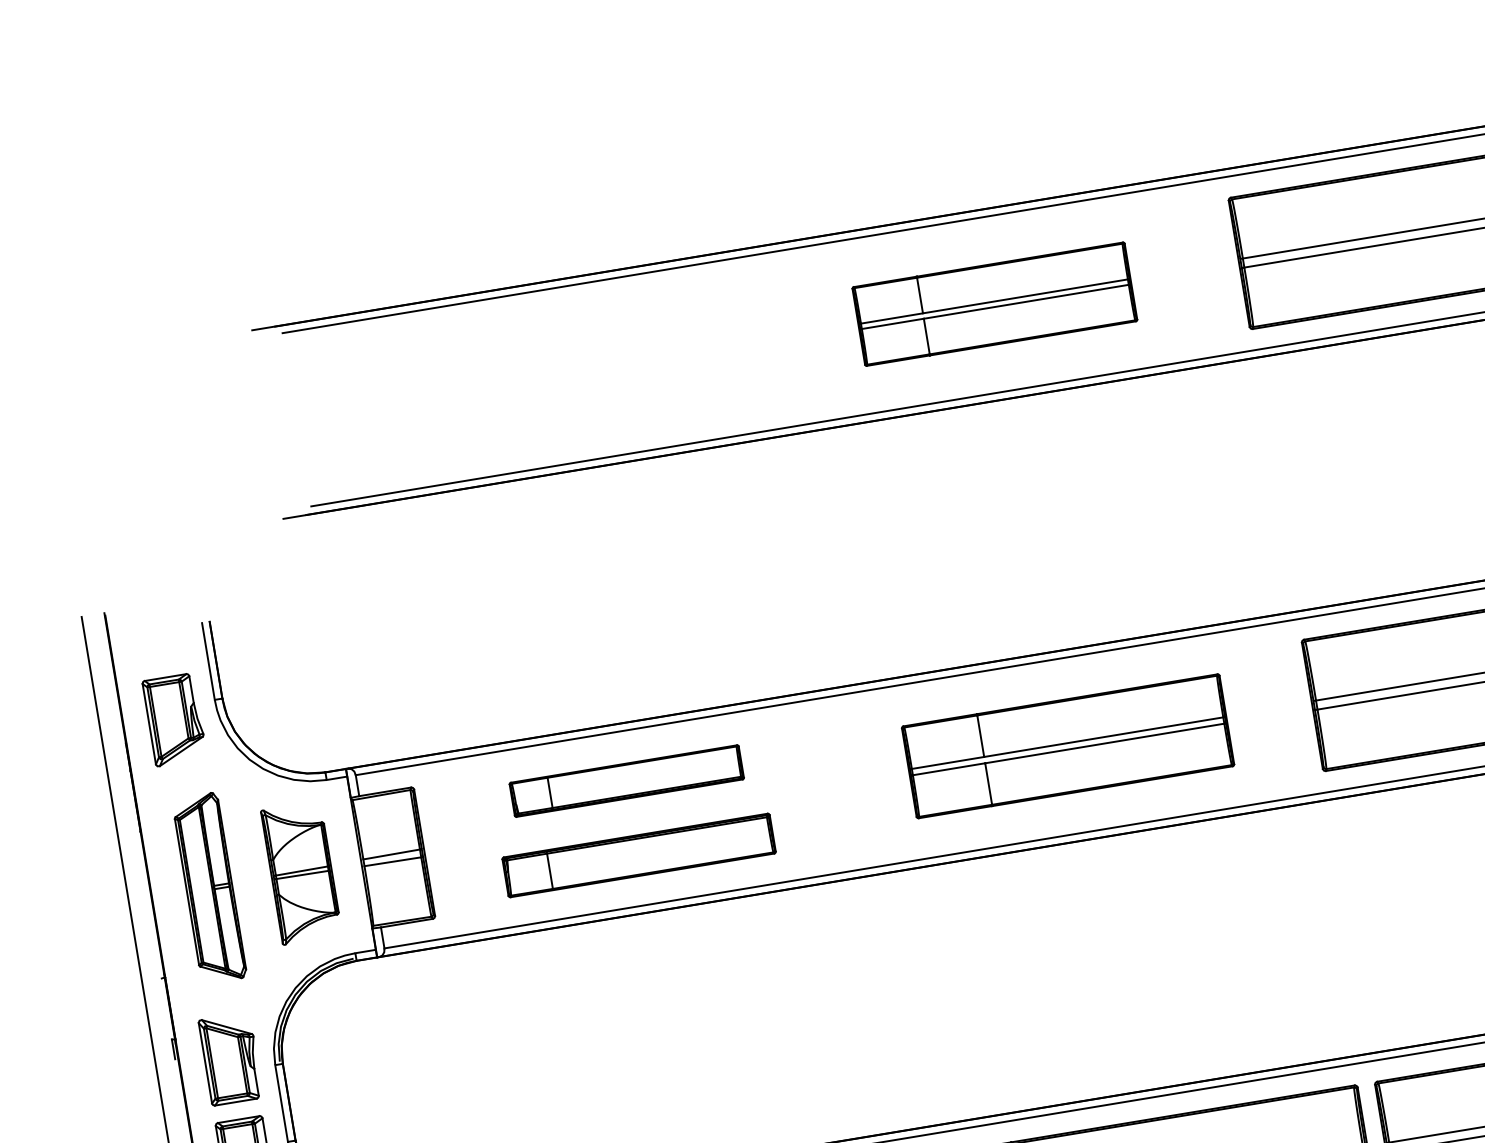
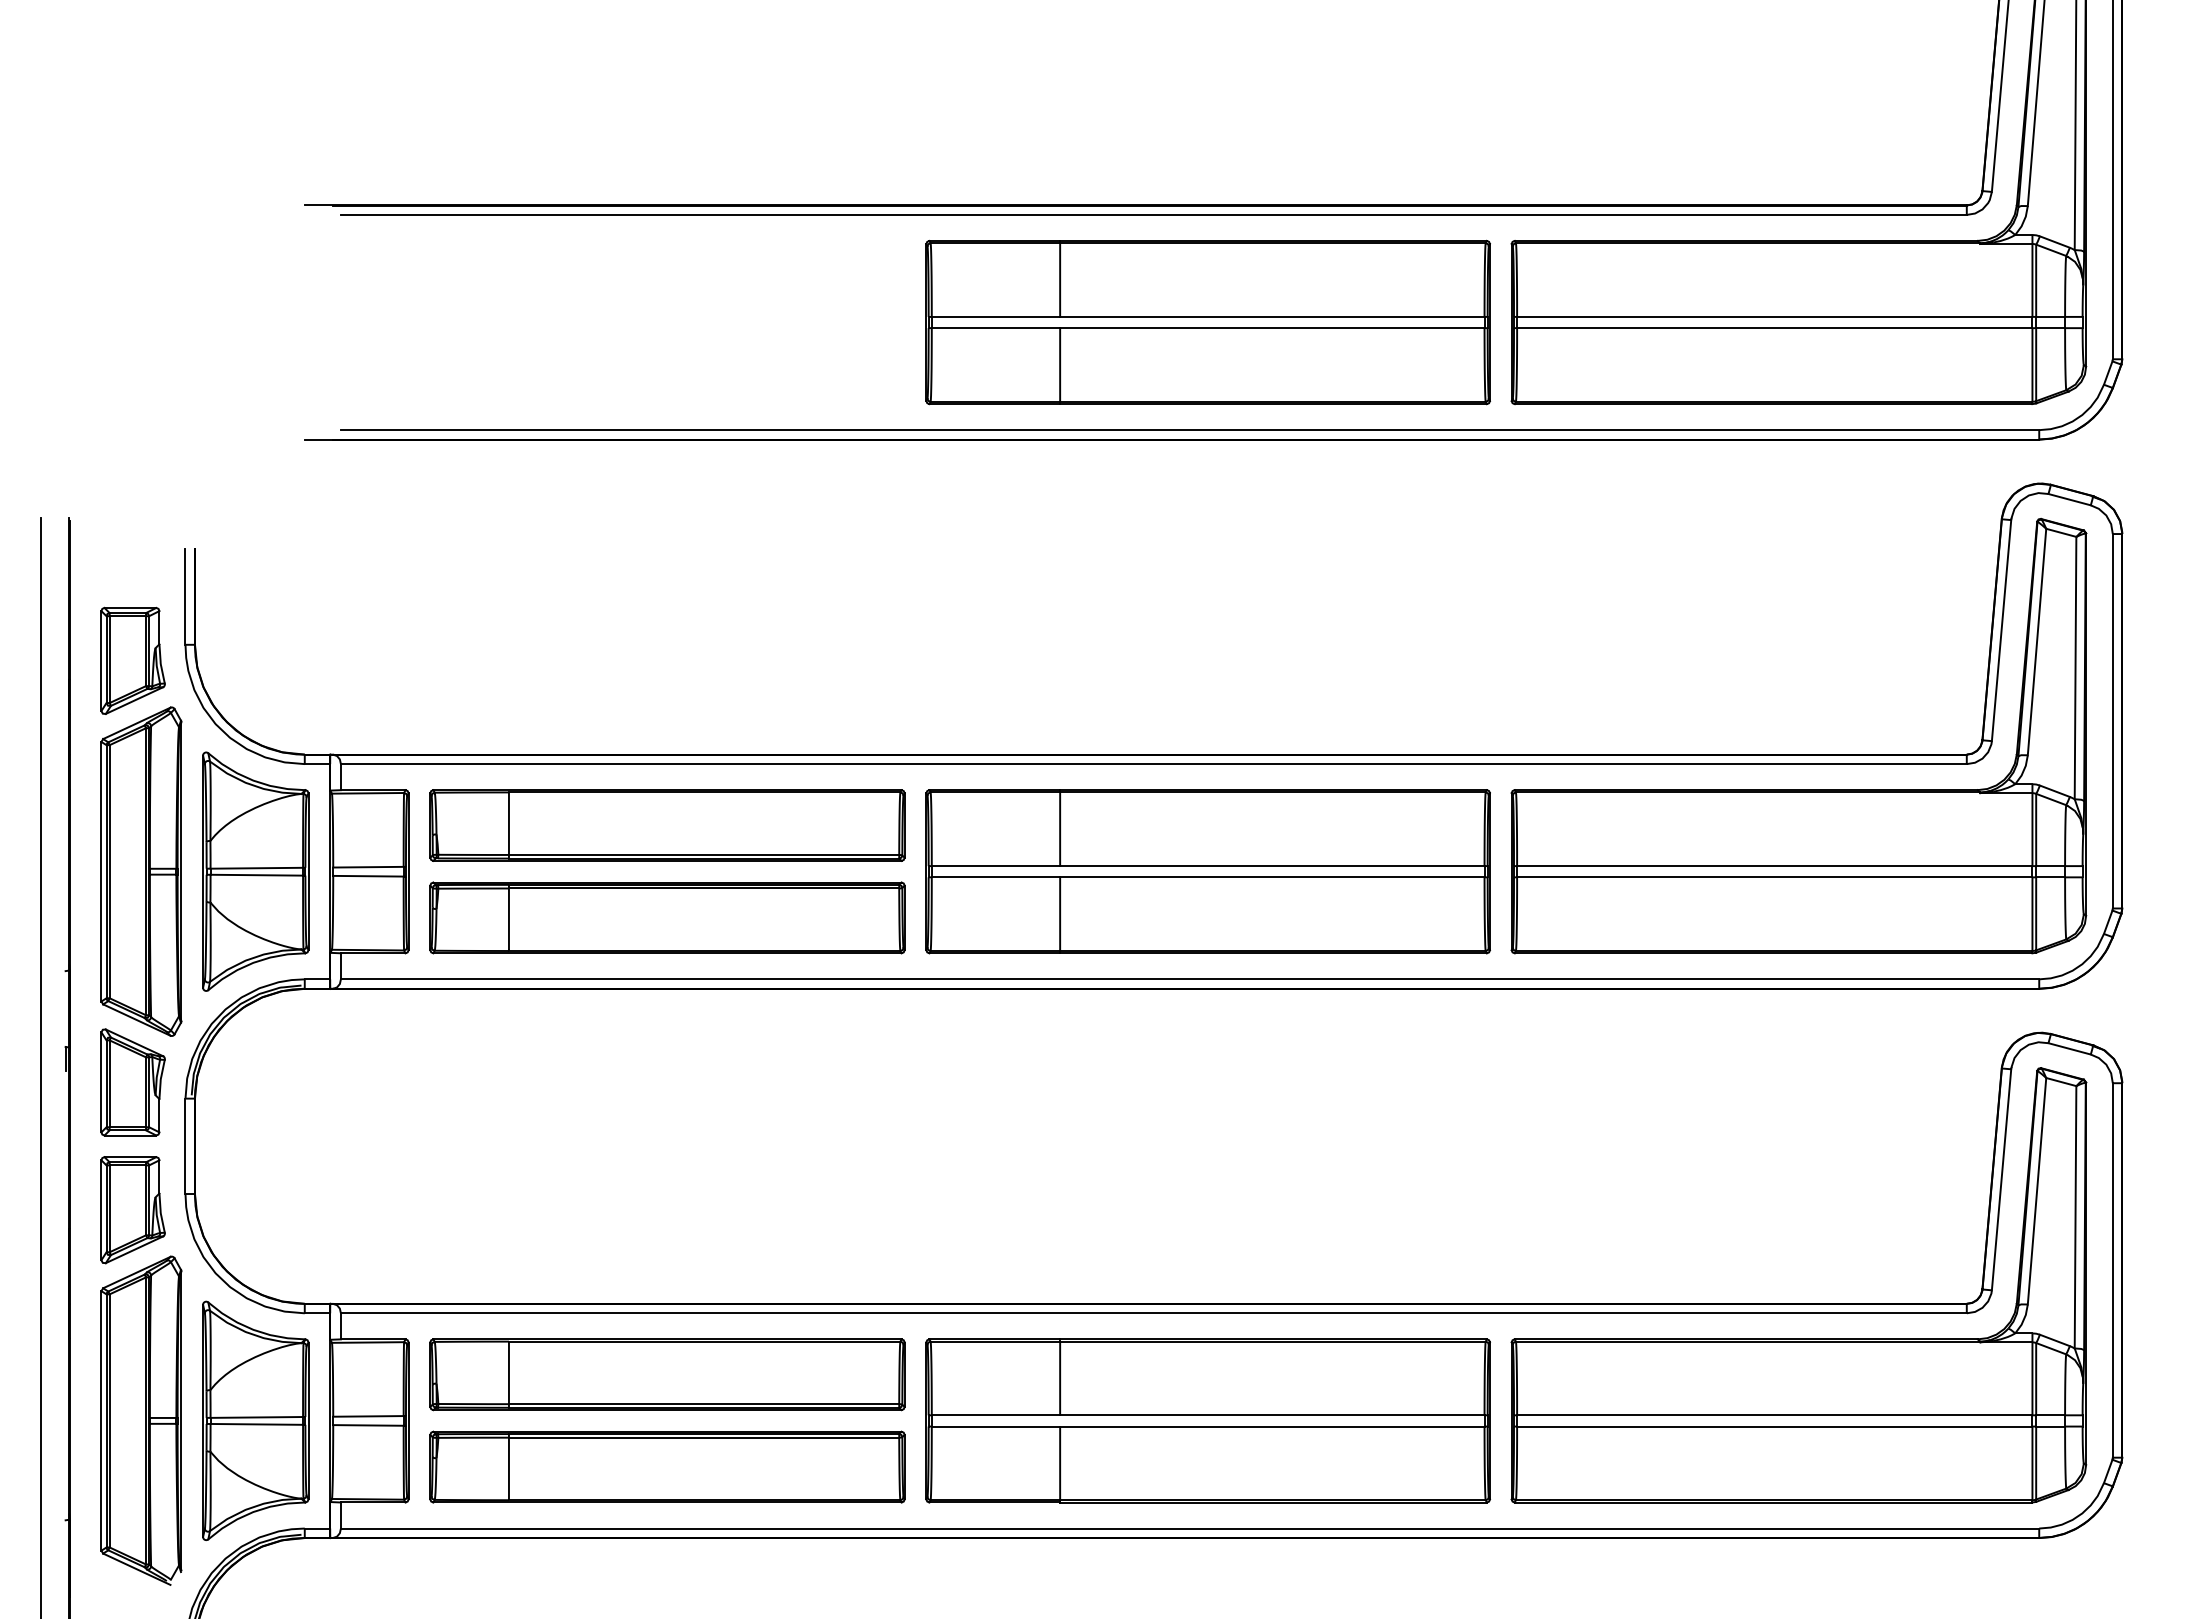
part: (994, 304) -> (1207, 322), size x1.67
part: (1067, 746) -> (1207, 871), size x1.43
part: (626, 781) -> (667, 825), size x1.67
part: (639, 855) -> (667, 917), size x1.43
part: (301, 872) -> (255, 871), size x1.43
part: (209, 888) -> (141, 871), size x1.43

